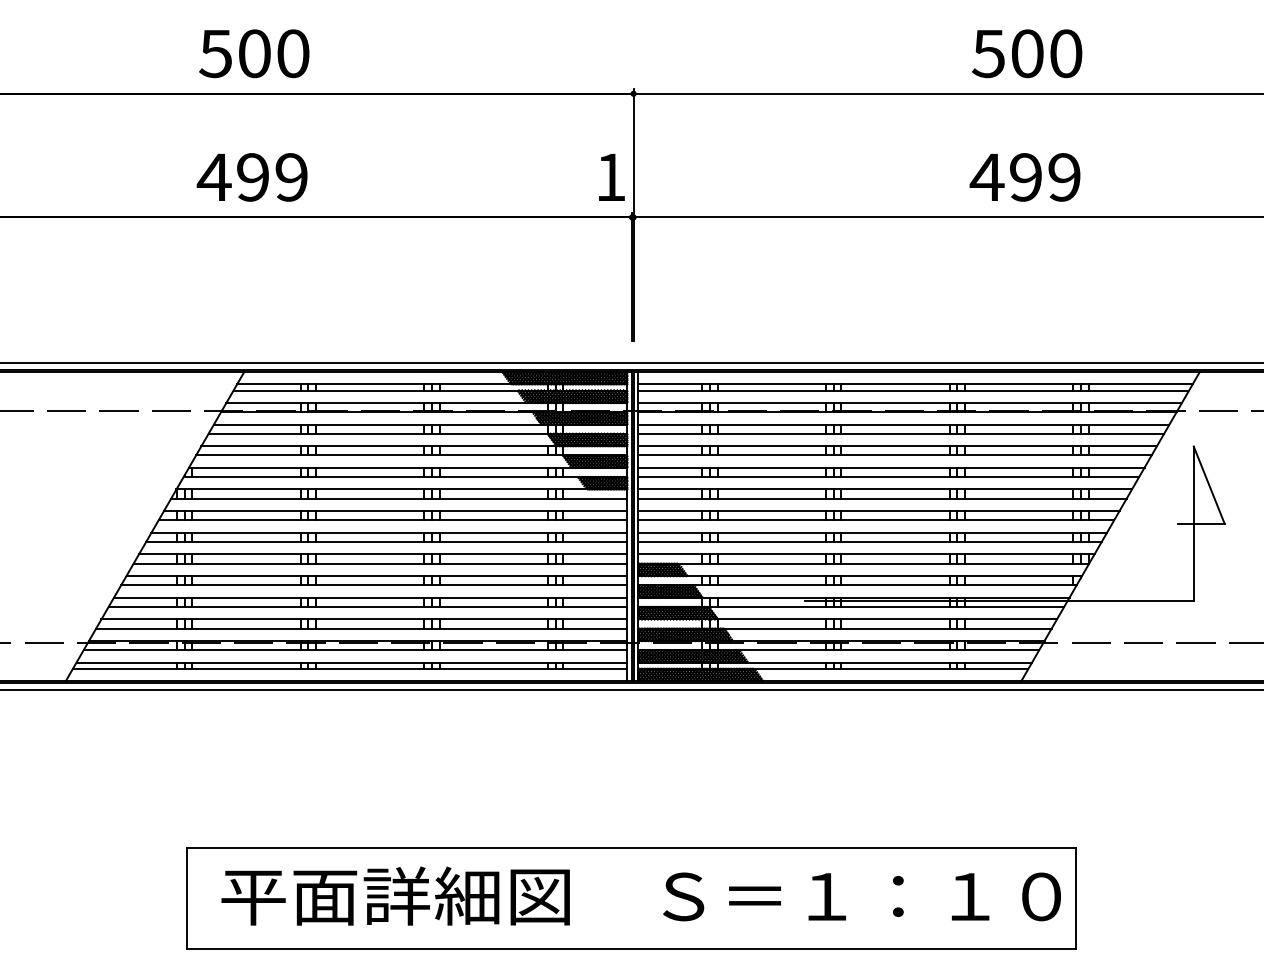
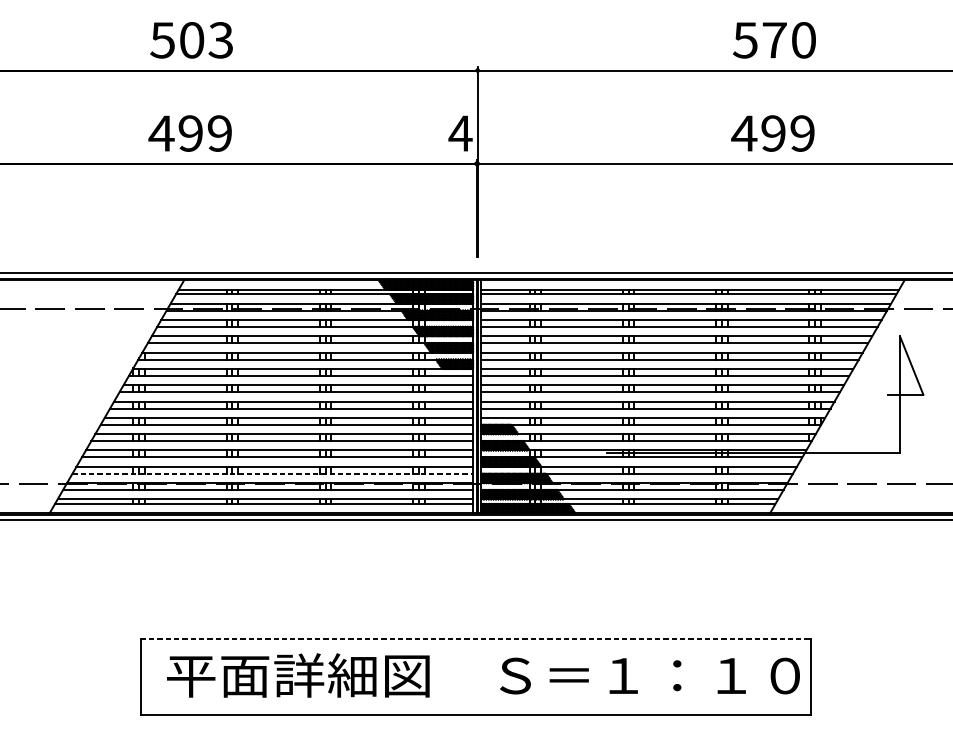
text: (292, 53) -> (220, 40), 500 -> 503
text: (1027, 53) -> (774, 40), 500 -> 570
text: (610, 176) -> (460, 132), 1 -> 4
line: (361, 628) -> (272, 473), solid -> dashed
line: (631, 848) -> (476, 639), solid -> dashed

